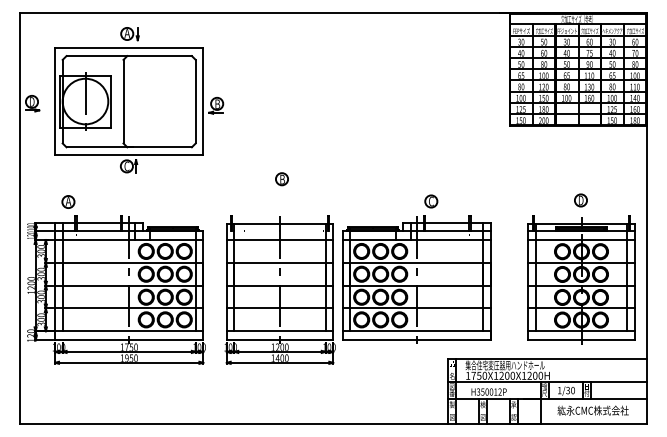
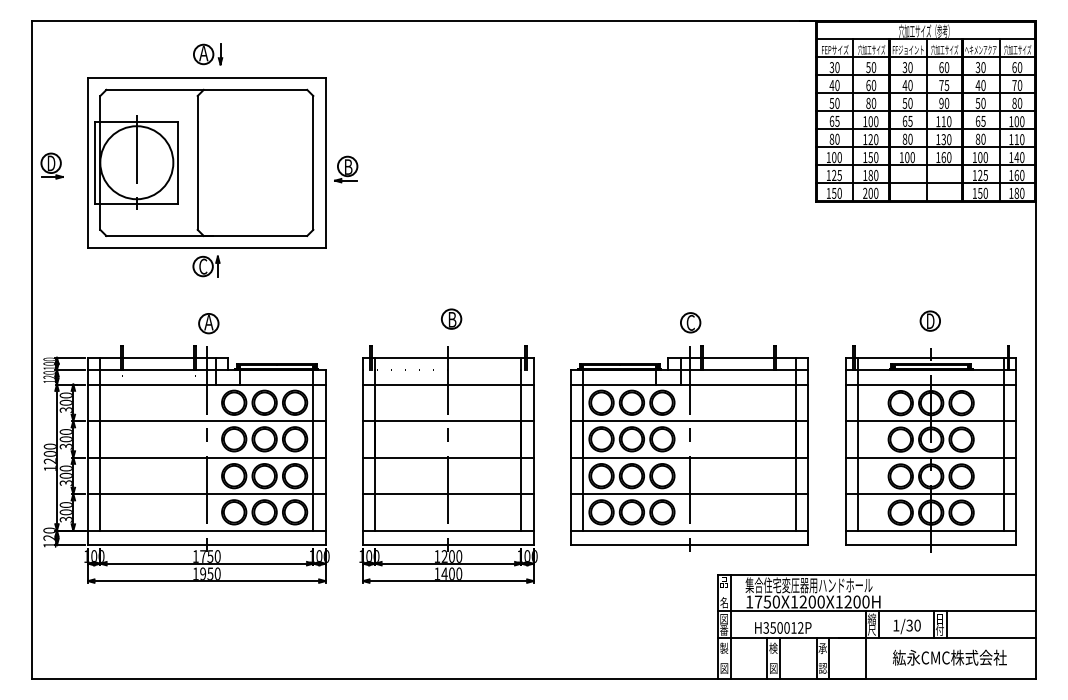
part: (281, 179) -> (450, 319), moved
part: (68, 201) -> (208, 322), moved
part: (416, 279) -> (689, 447), moved

